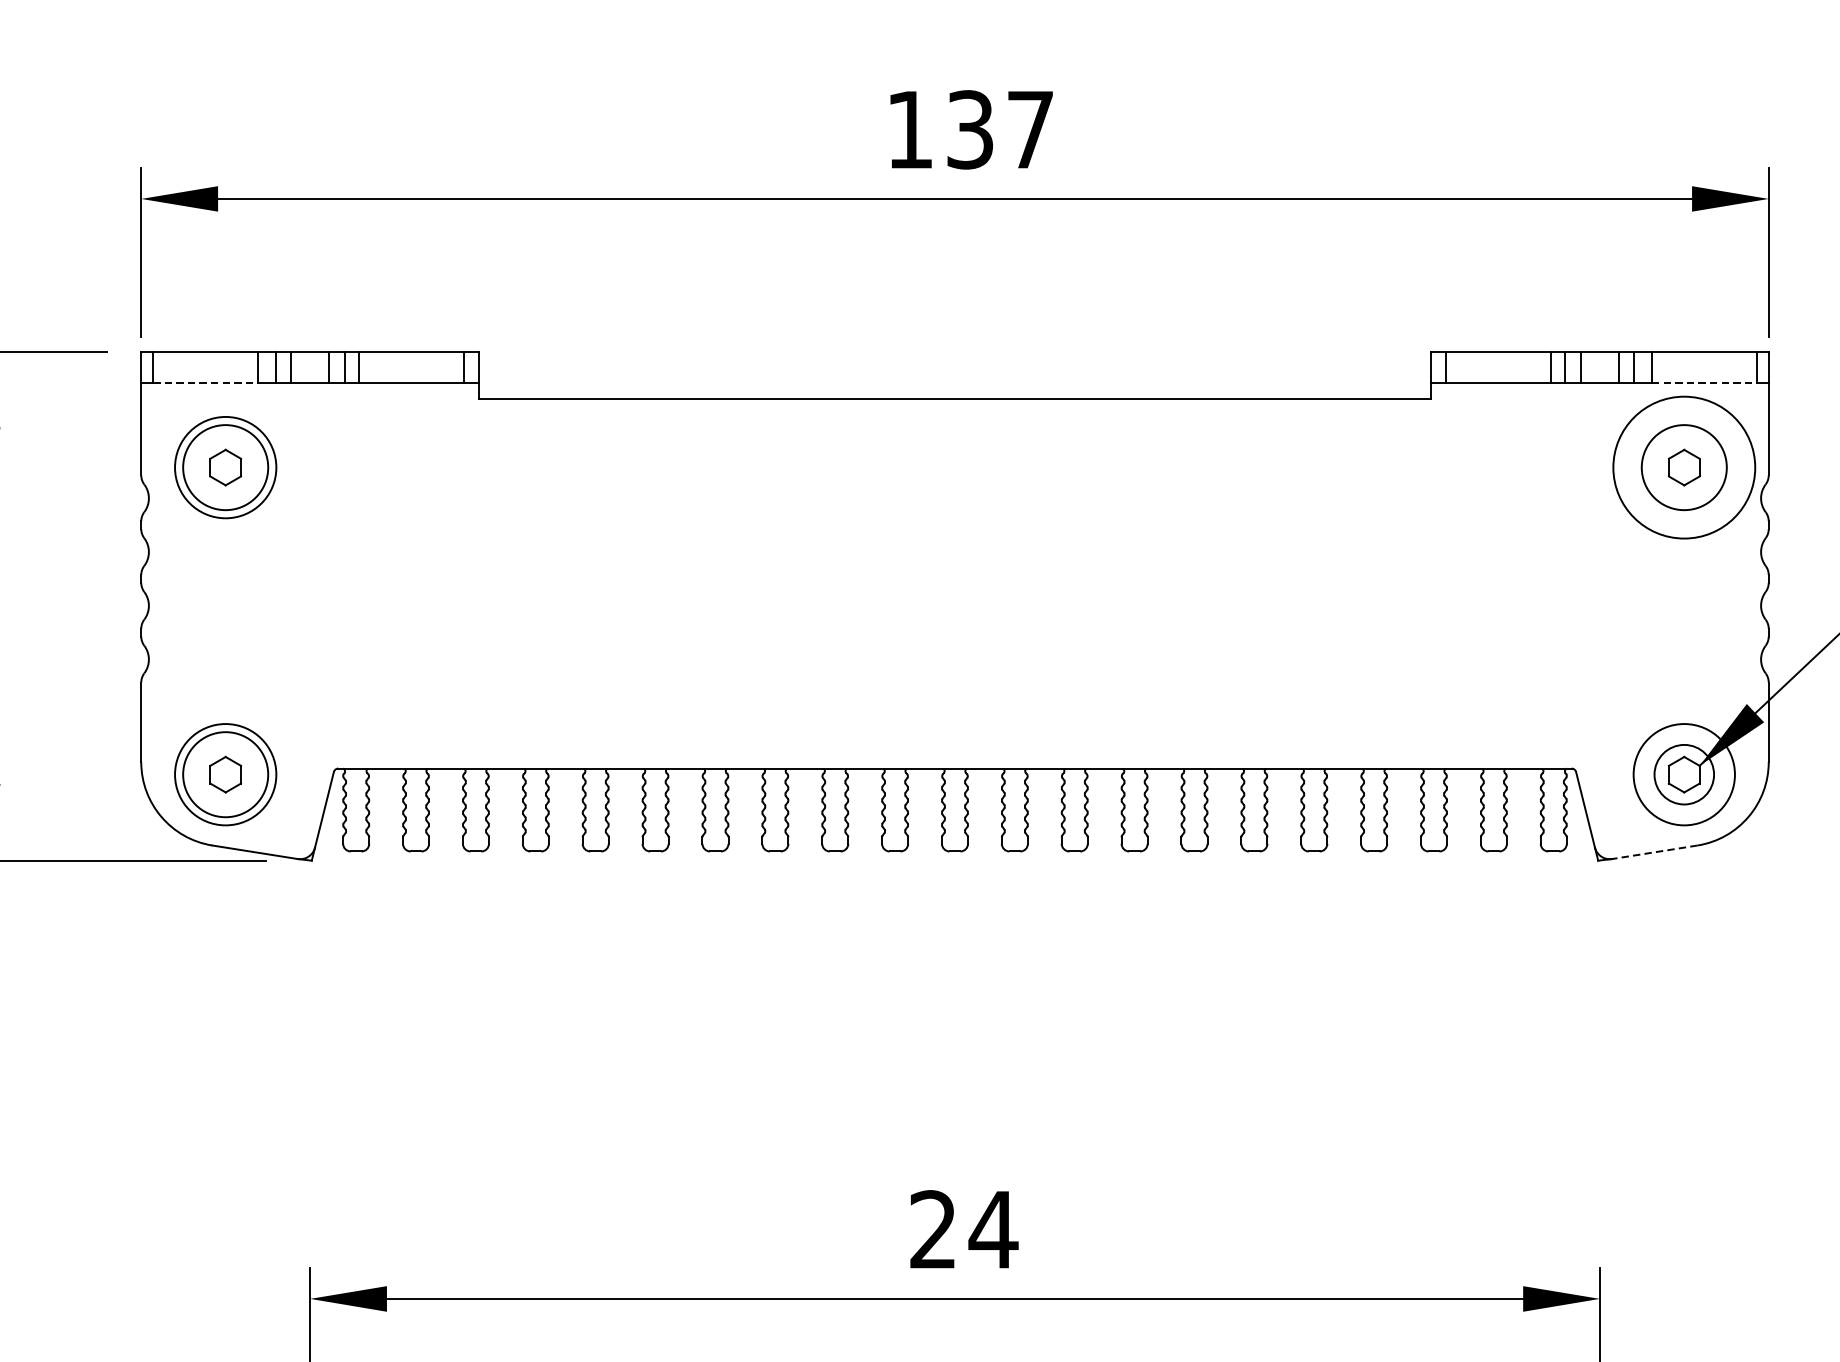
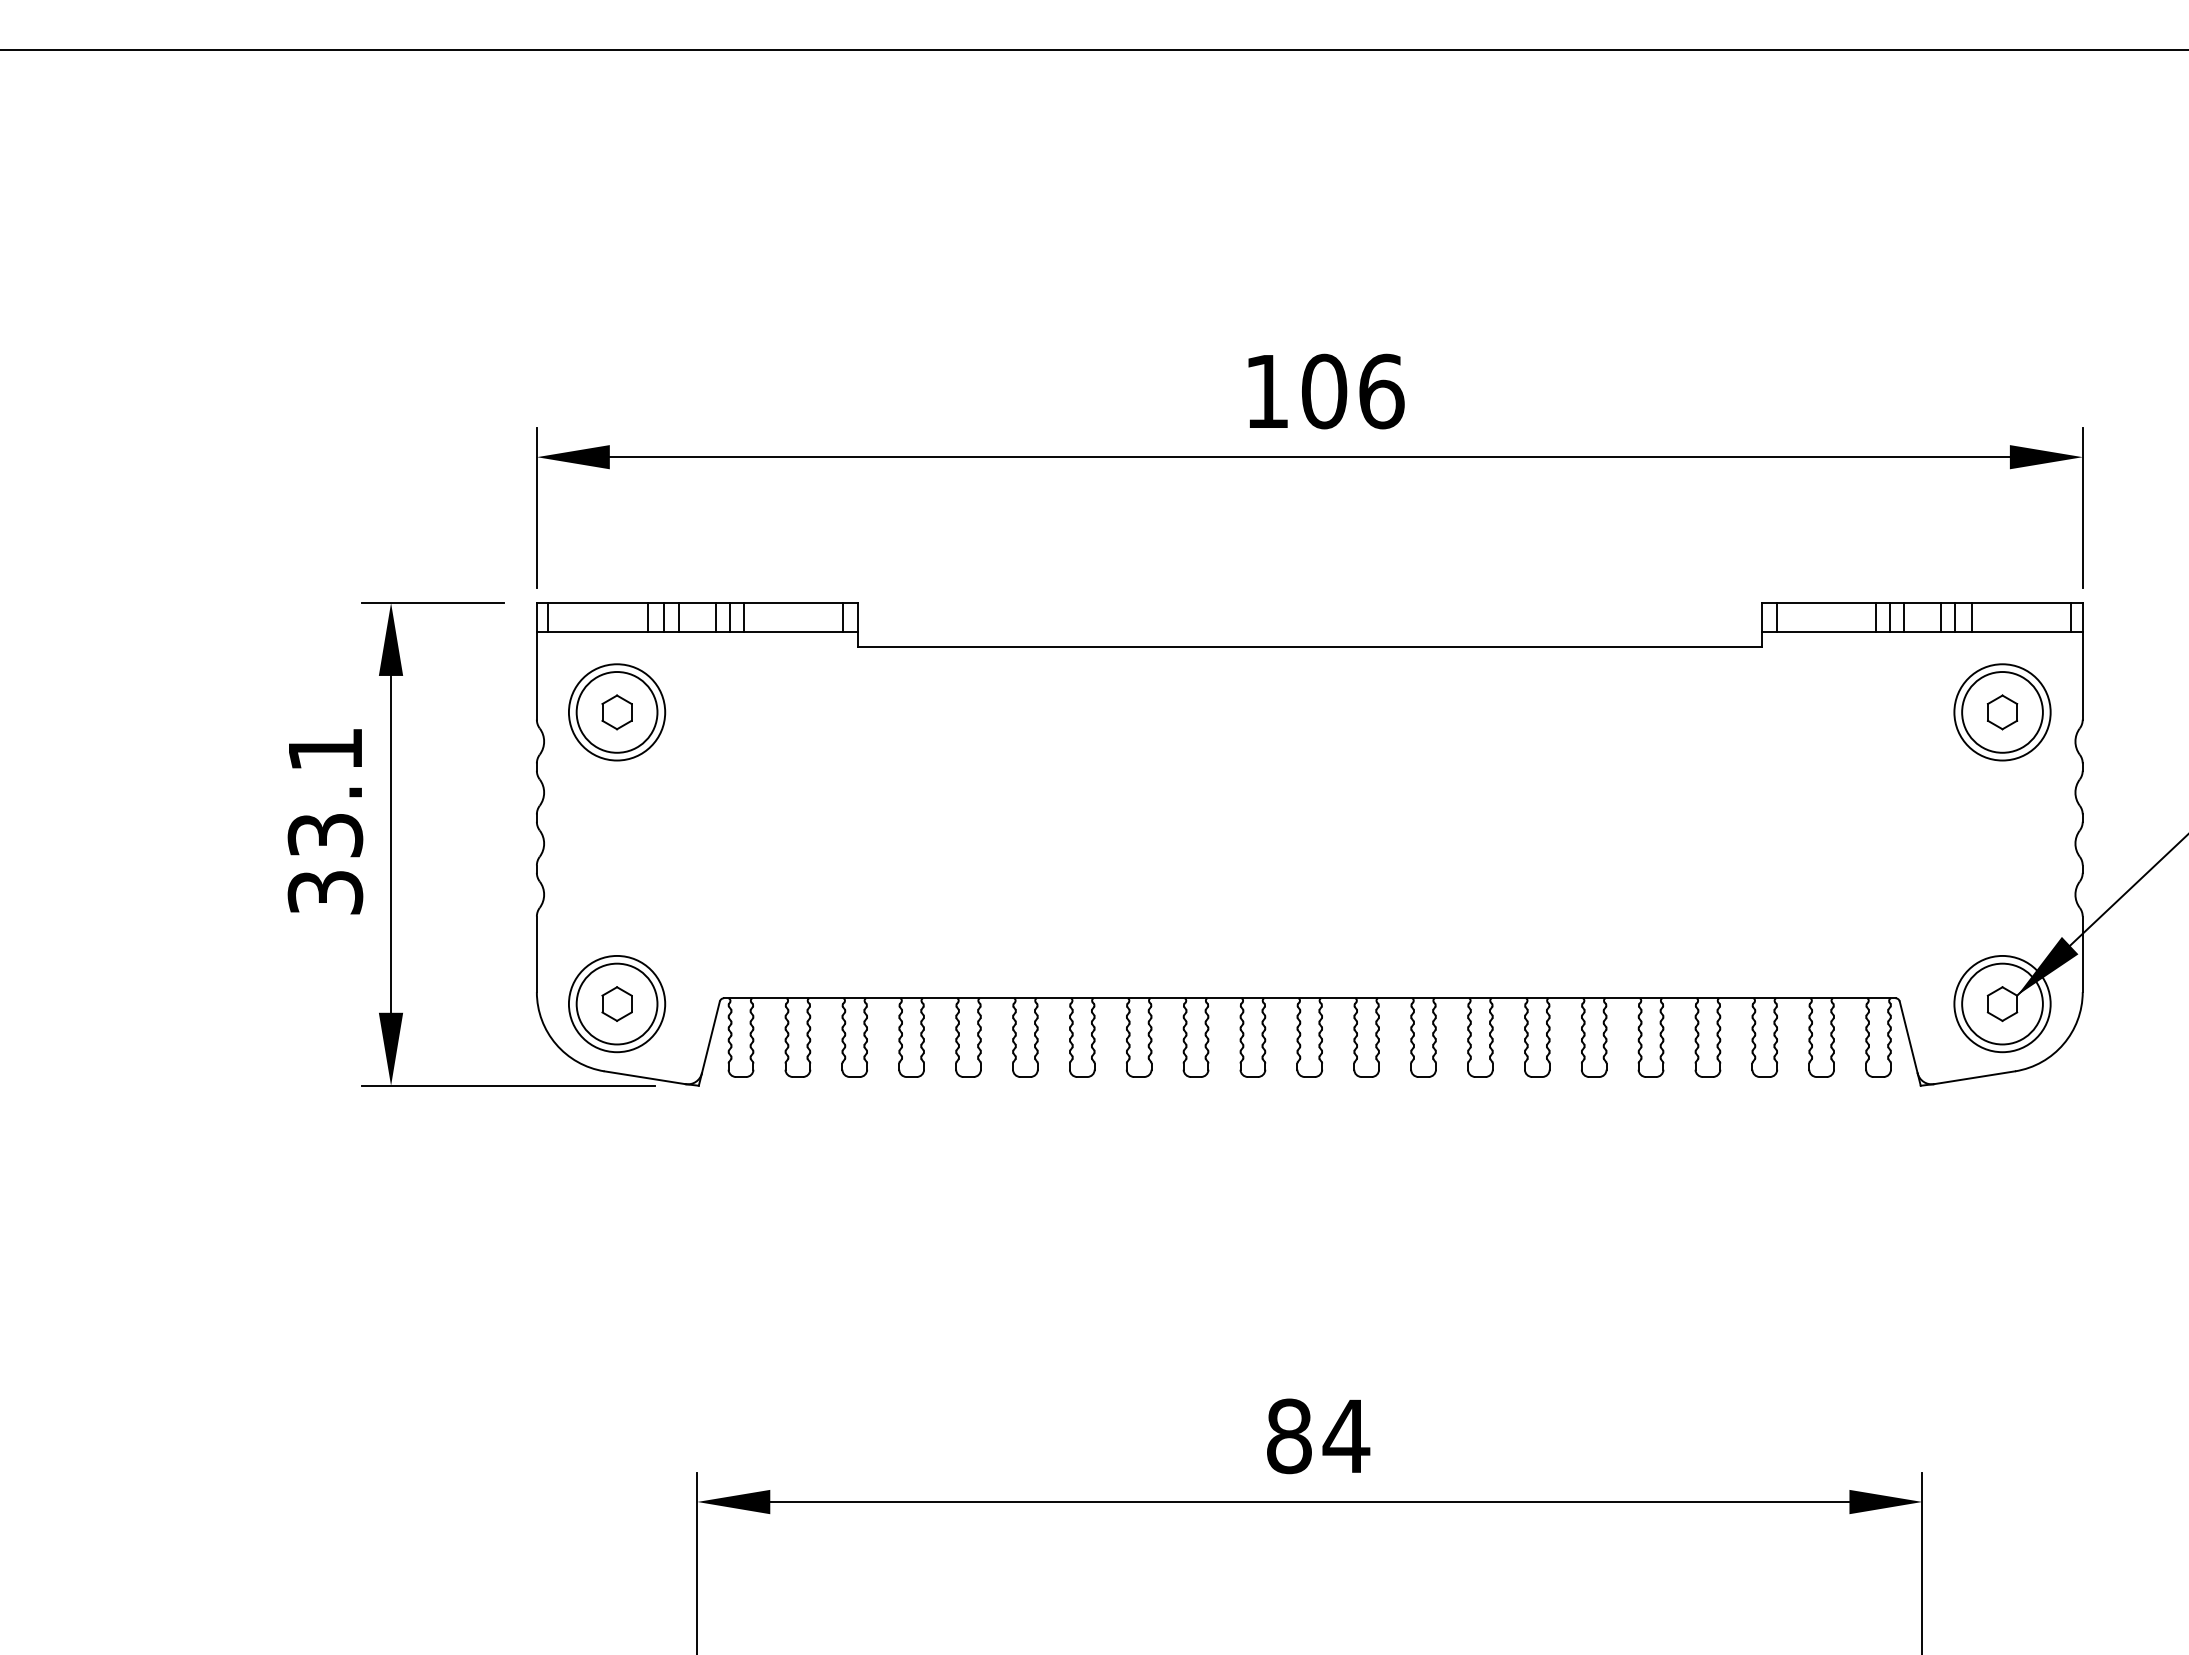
text: (1001, 129) -> (1353, 391), 137 -> 106
line: (205, 383) -> (597, 632), dashed -> solid
line: (1704, 383) -> (2021, 632), dashed -> solid
circle: (1684, 467) -> (2002, 712), size x0.71
circle: (1684, 774) -> (2002, 1003), size x1.43
line: (1654, 852) -> (1974, 1077), dashed -> solid
text: (933, 1229) -> (1289, 1436), 24 -> 84

